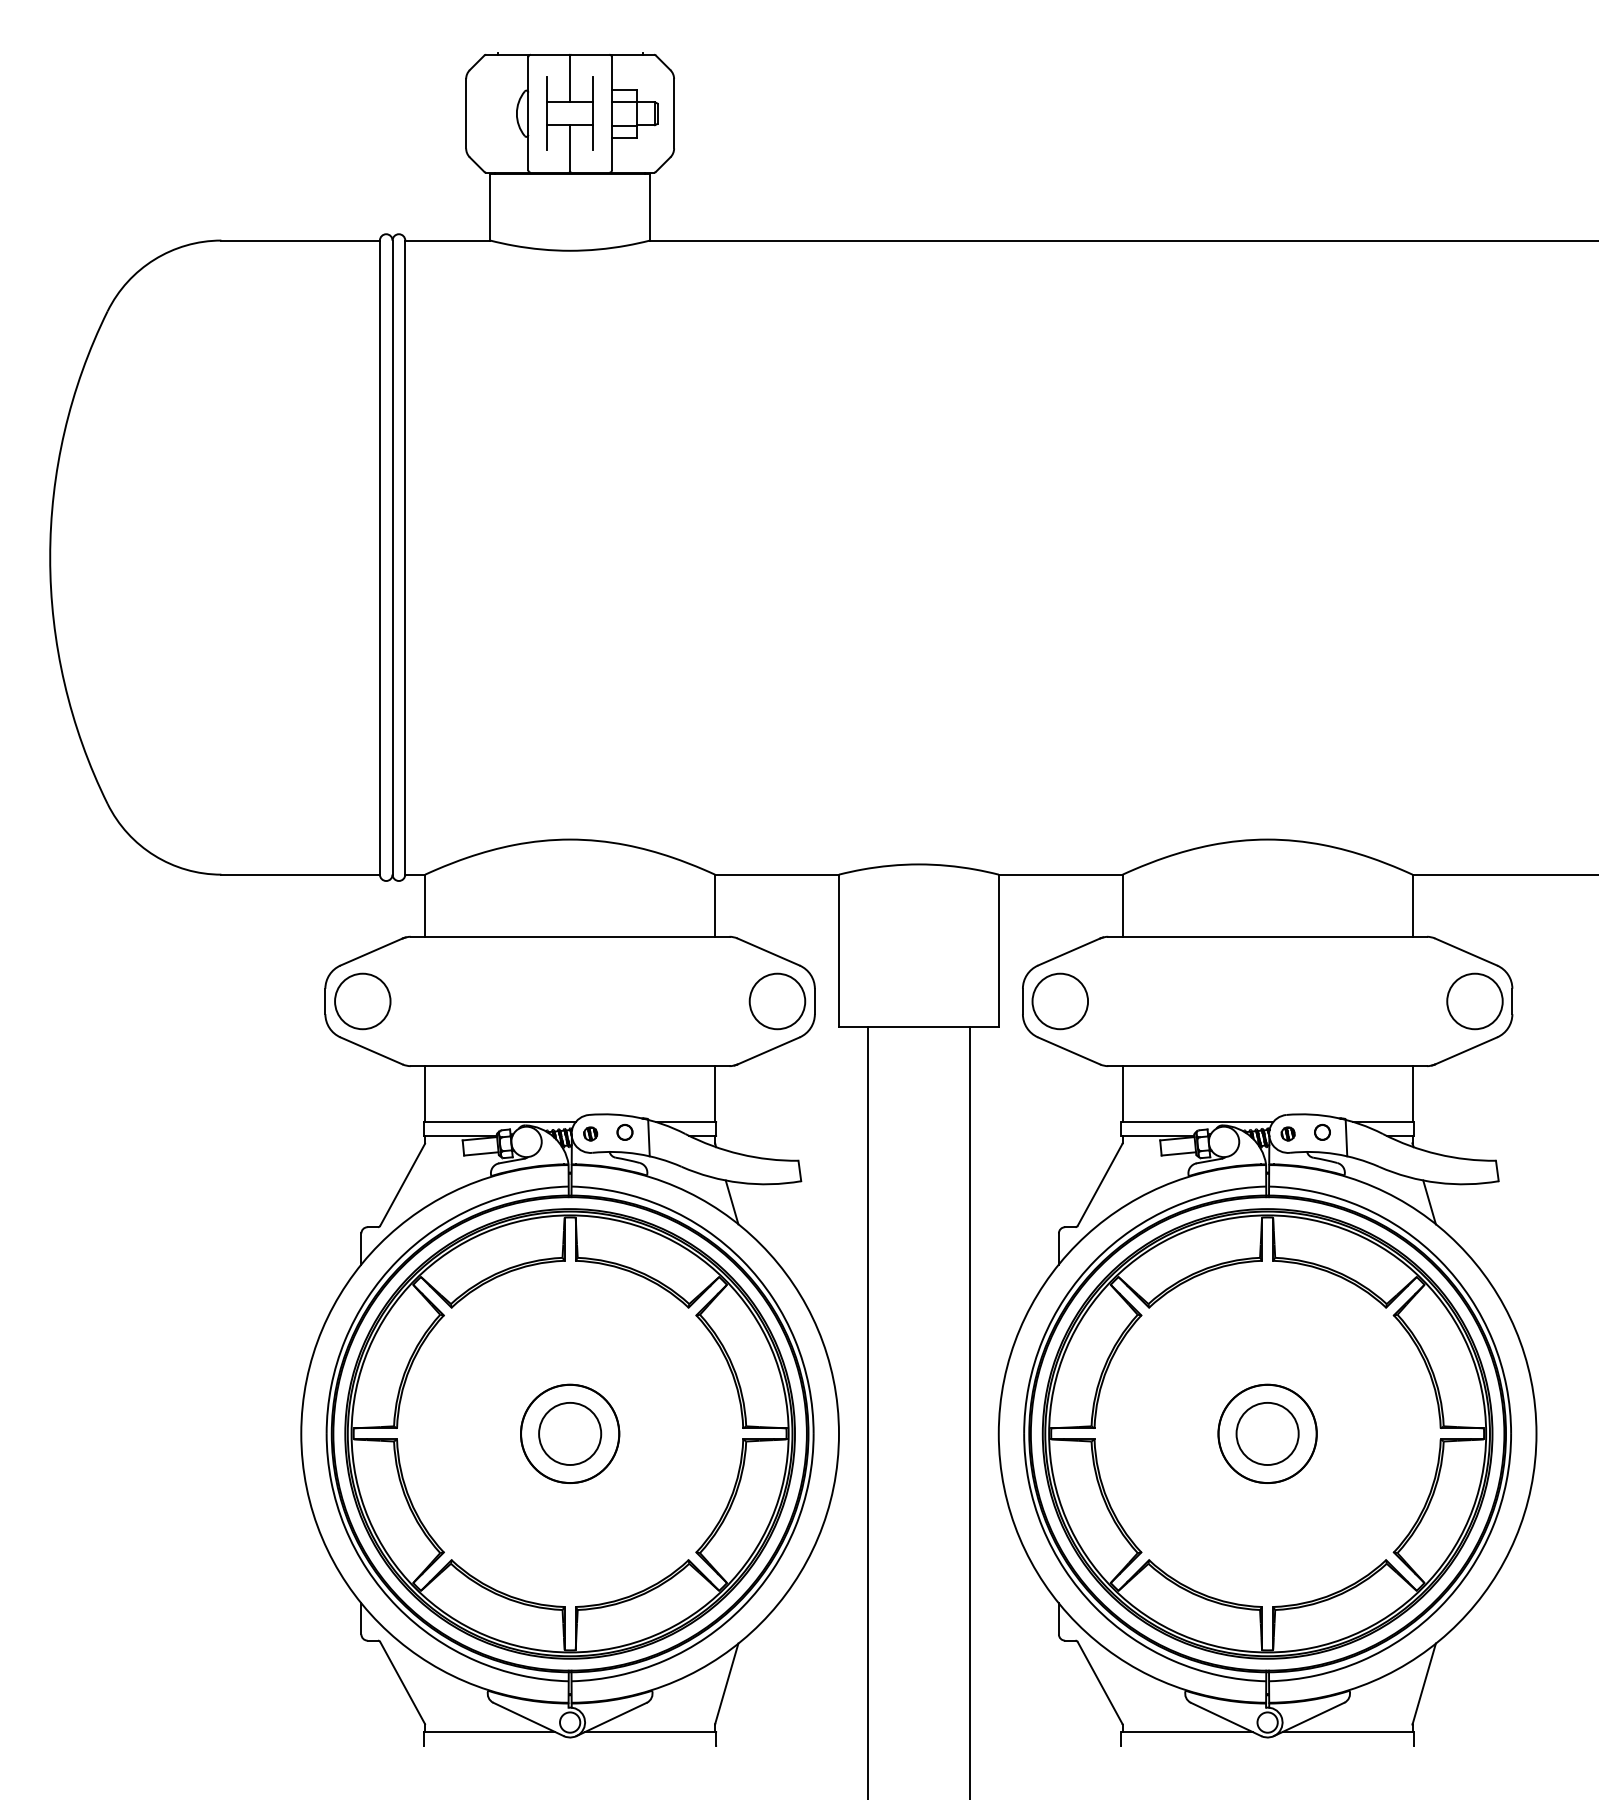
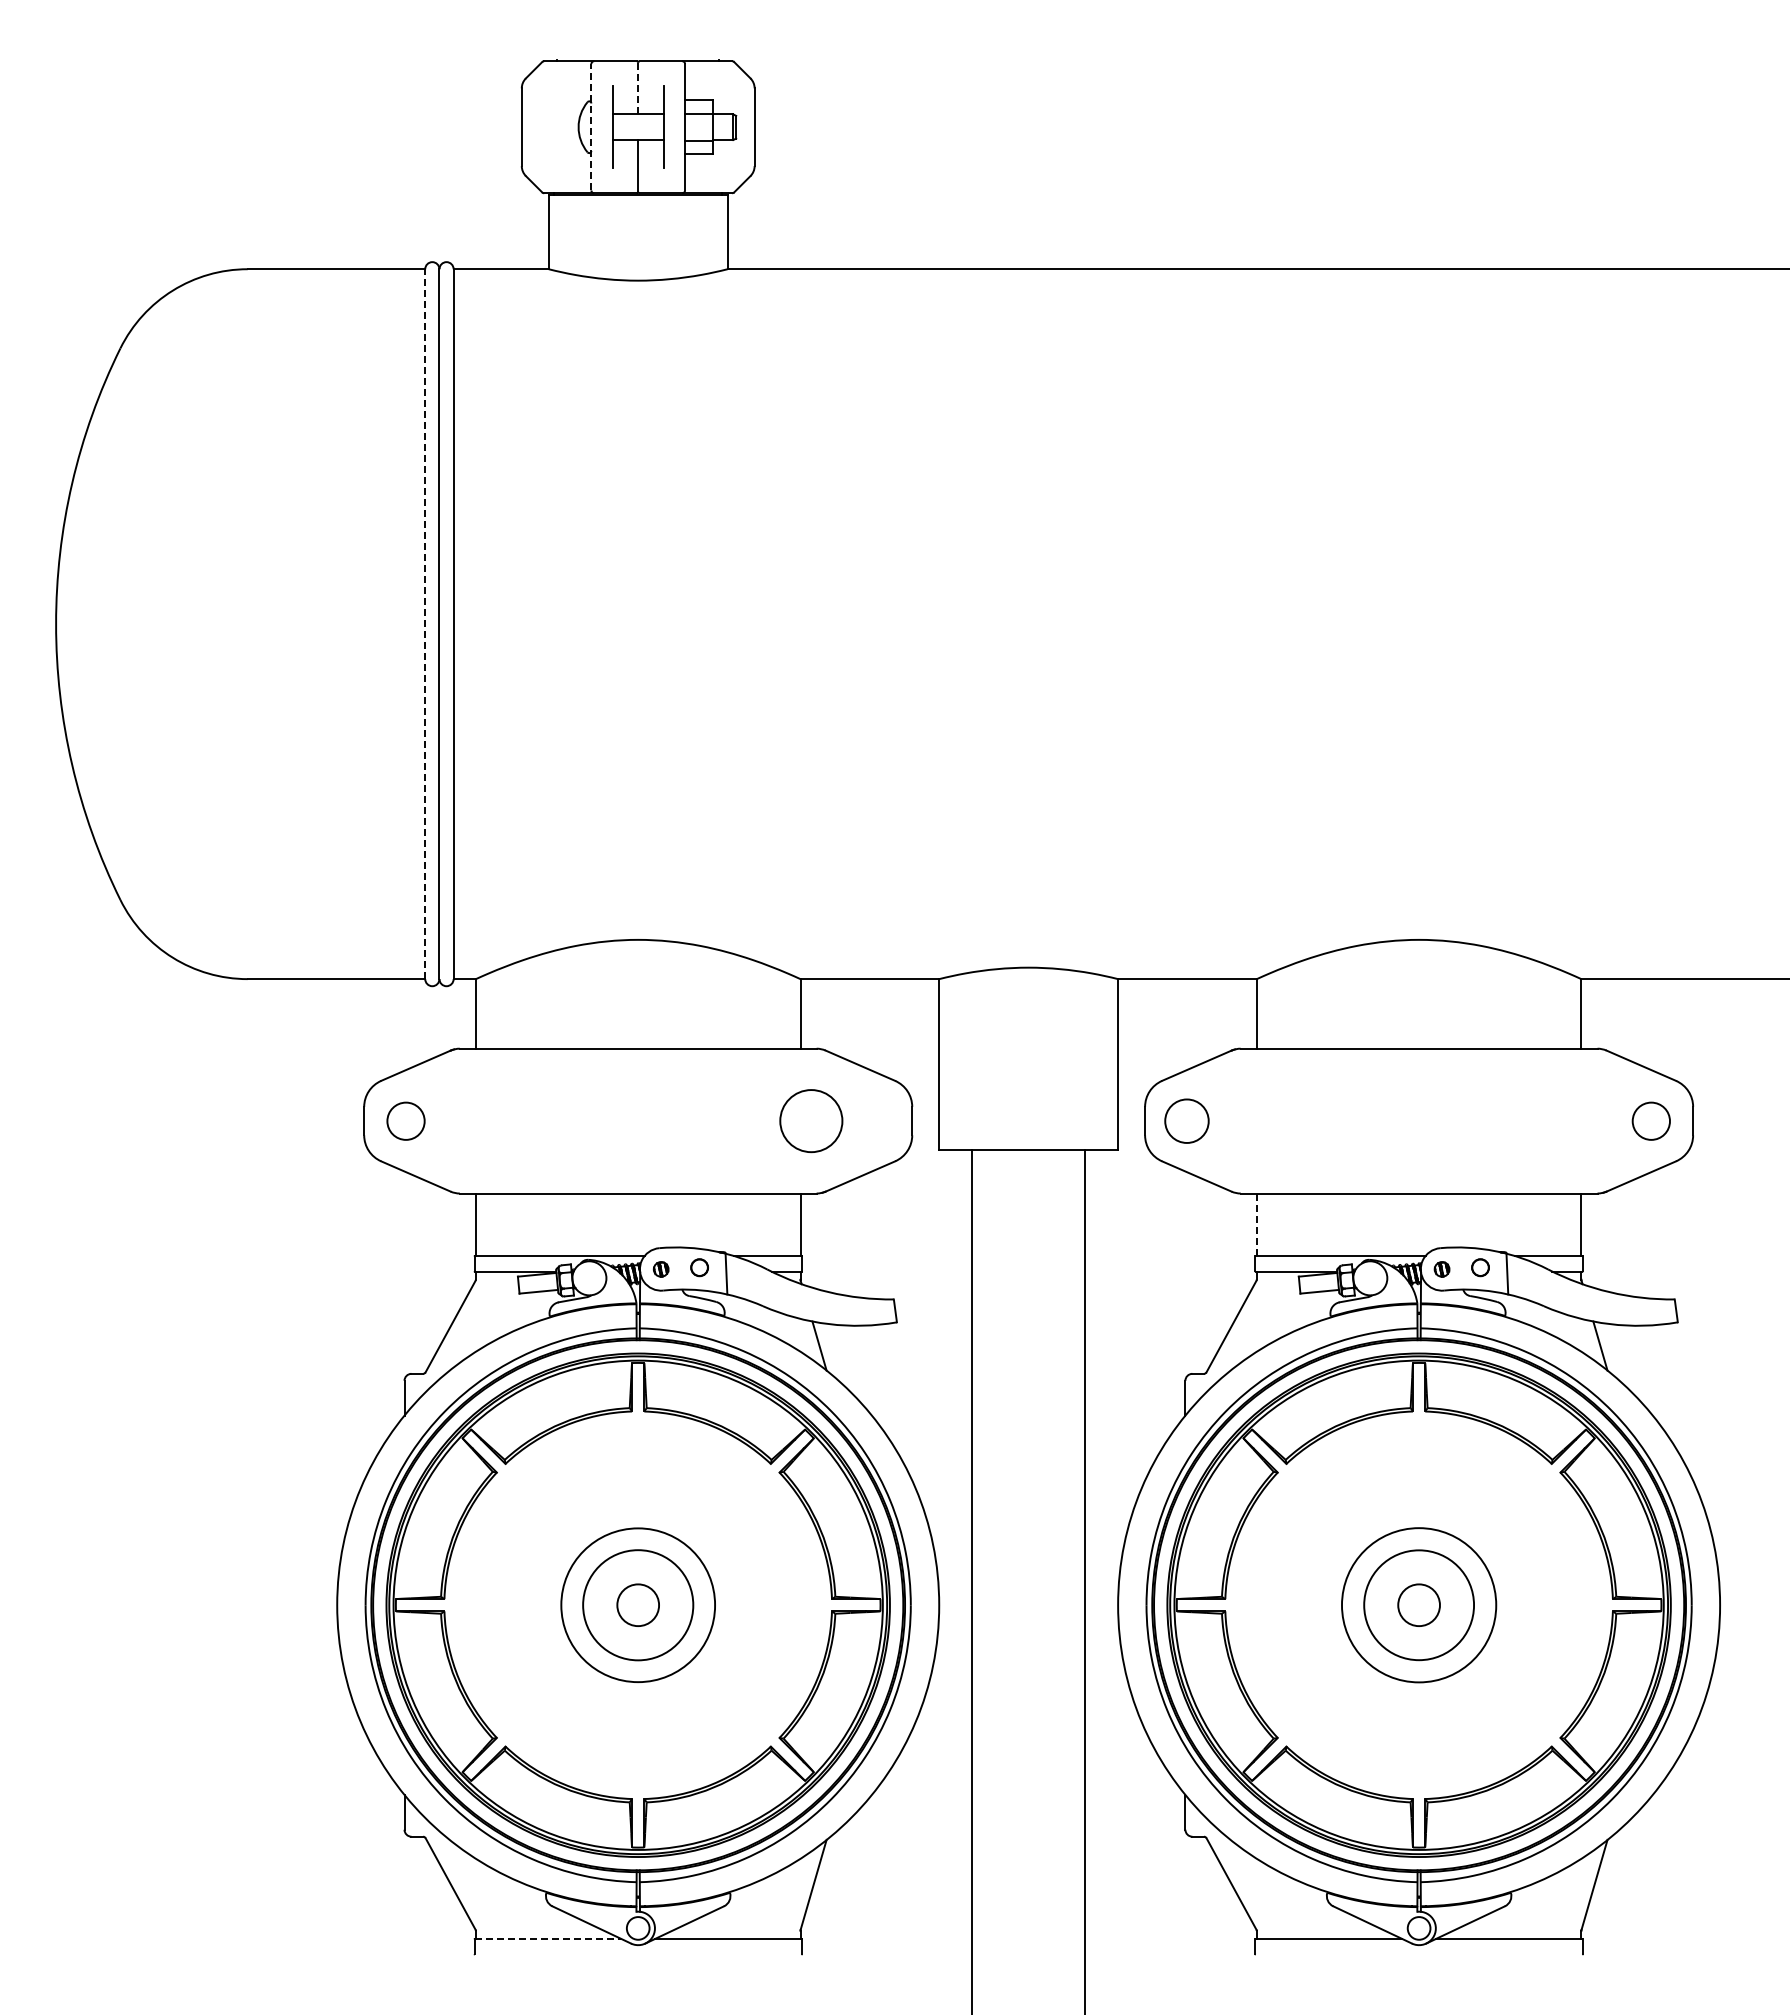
line: (570, 79) -> (638, 88), solid -> dashed
line: (528, 113) -> (591, 126), solid -> dashed
line: (380, 557) -> (425, 624), solid -> dashed
circle: (362, 1001) -> (405, 1121), size x0.6
circle: (777, 1001) -> (811, 1121), moved
circle: (1059, 1001) -> (1186, 1121), size x0.7
circle: (1475, 1001) -> (1651, 1121), size x0.6
line: (1122, 1094) -> (1256, 1225), solid -> dashed
circle: (570, 1434) -> (638, 1605), size x0.6
circle: (570, 1434) -> (638, 1605), size x1.4
circle: (1267, 1434) -> (1418, 1605), size x0.6
circle: (1267, 1434) -> (1419, 1605), size x1.4
line: (490, 1731) -> (548, 1938), solid -> dashed

